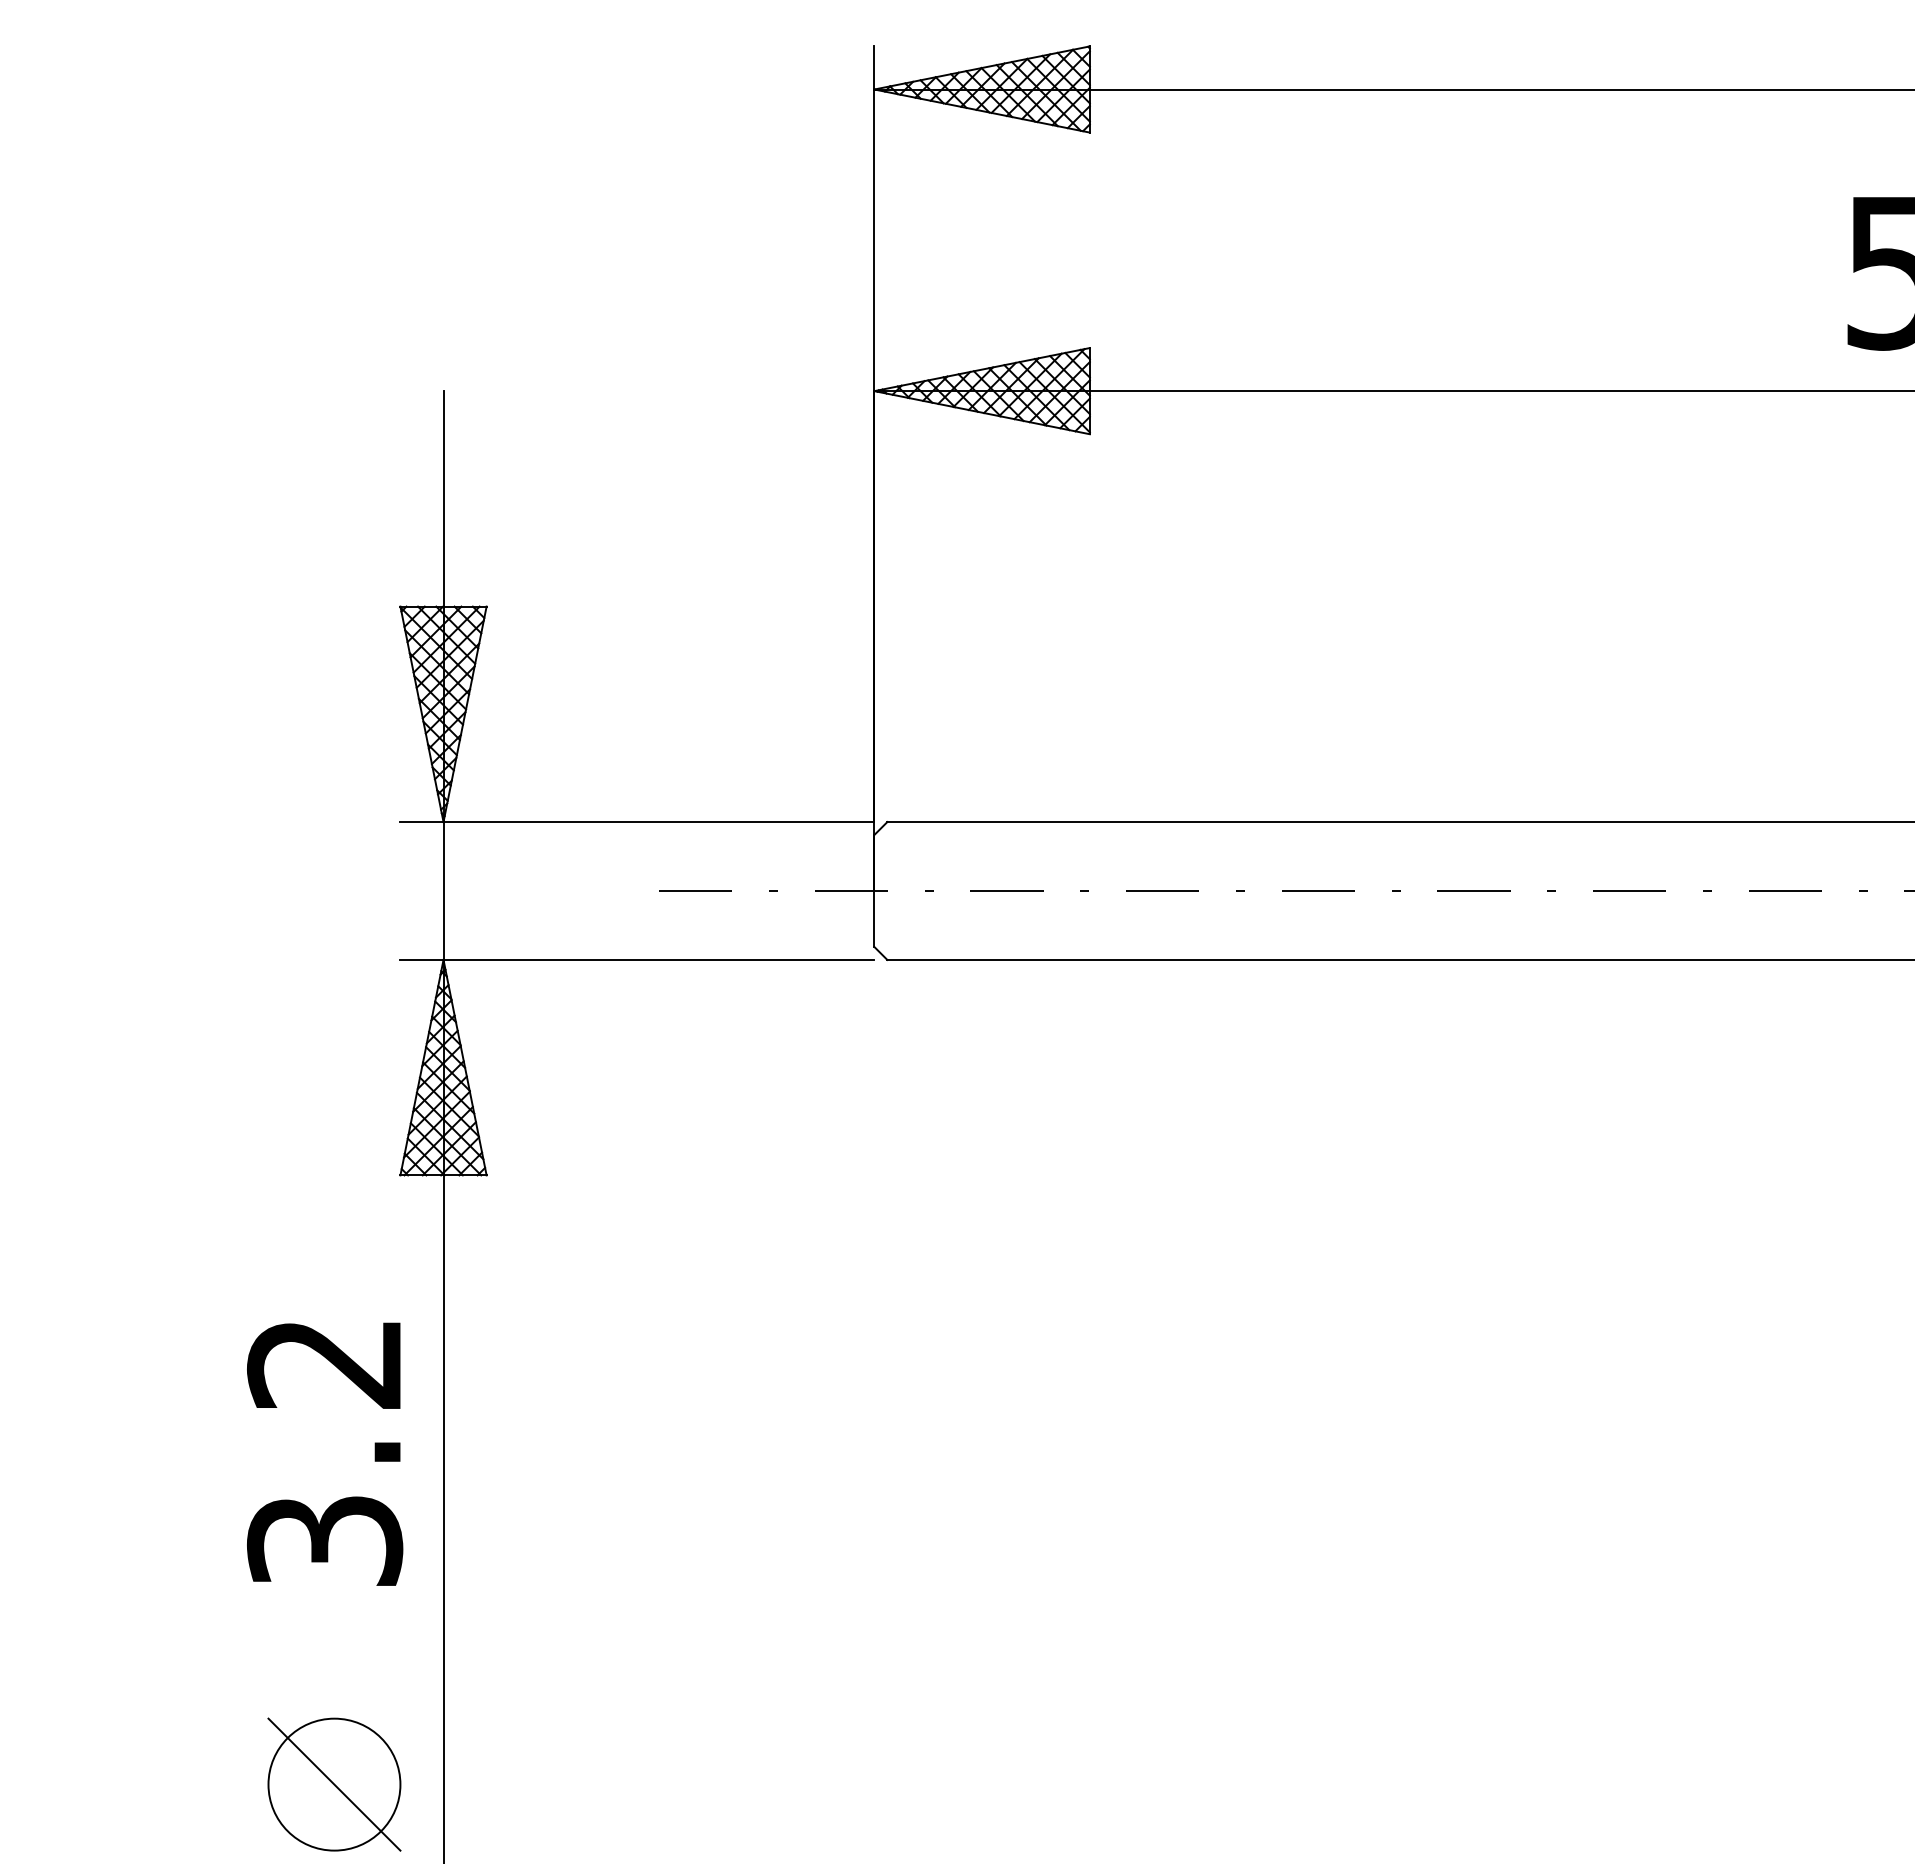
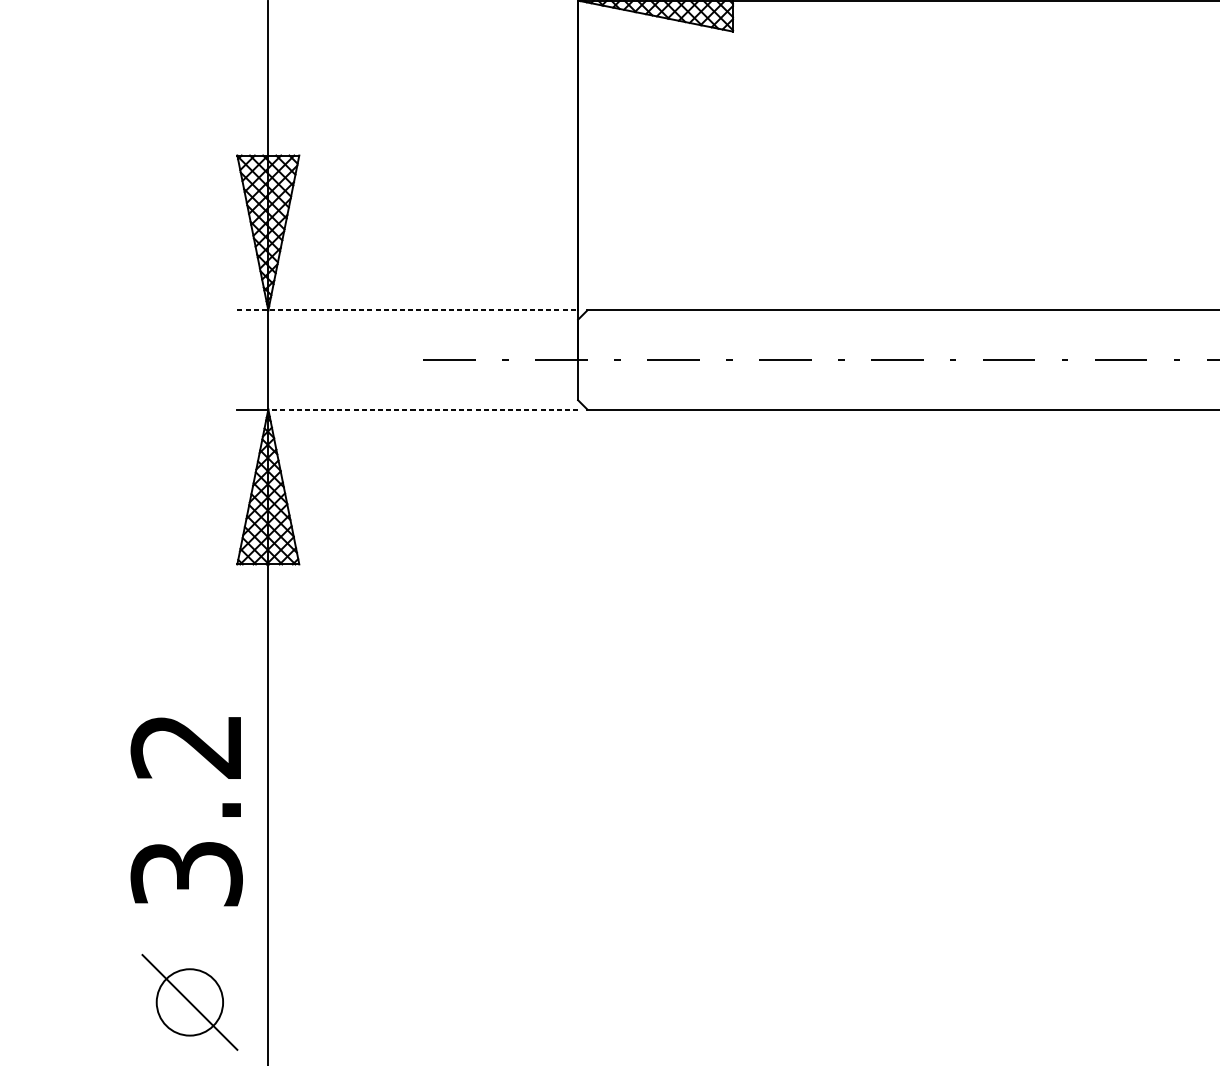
line: (637, 822) -> (407, 310), solid -> dashed
line: (658, 959) -> (422, 409), solid -> dashed
text: (325, 1453) -> (187, 811), moved
circle: (334, 1784) -> (189, 1002), size x0.7

